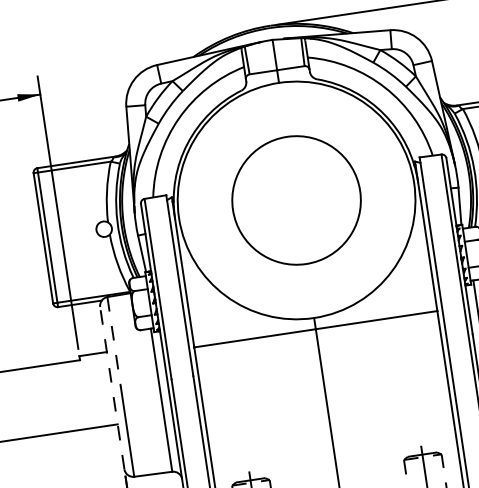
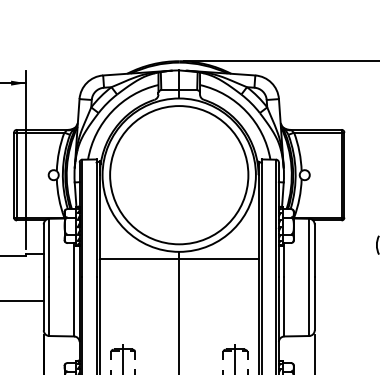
circle: (297, 200) -> (179, 175), size x1.67
line: (114, 342) -> (49, 248), dashed -> solid
line: (111, 388) -> (43, 277), dashed -> solid

